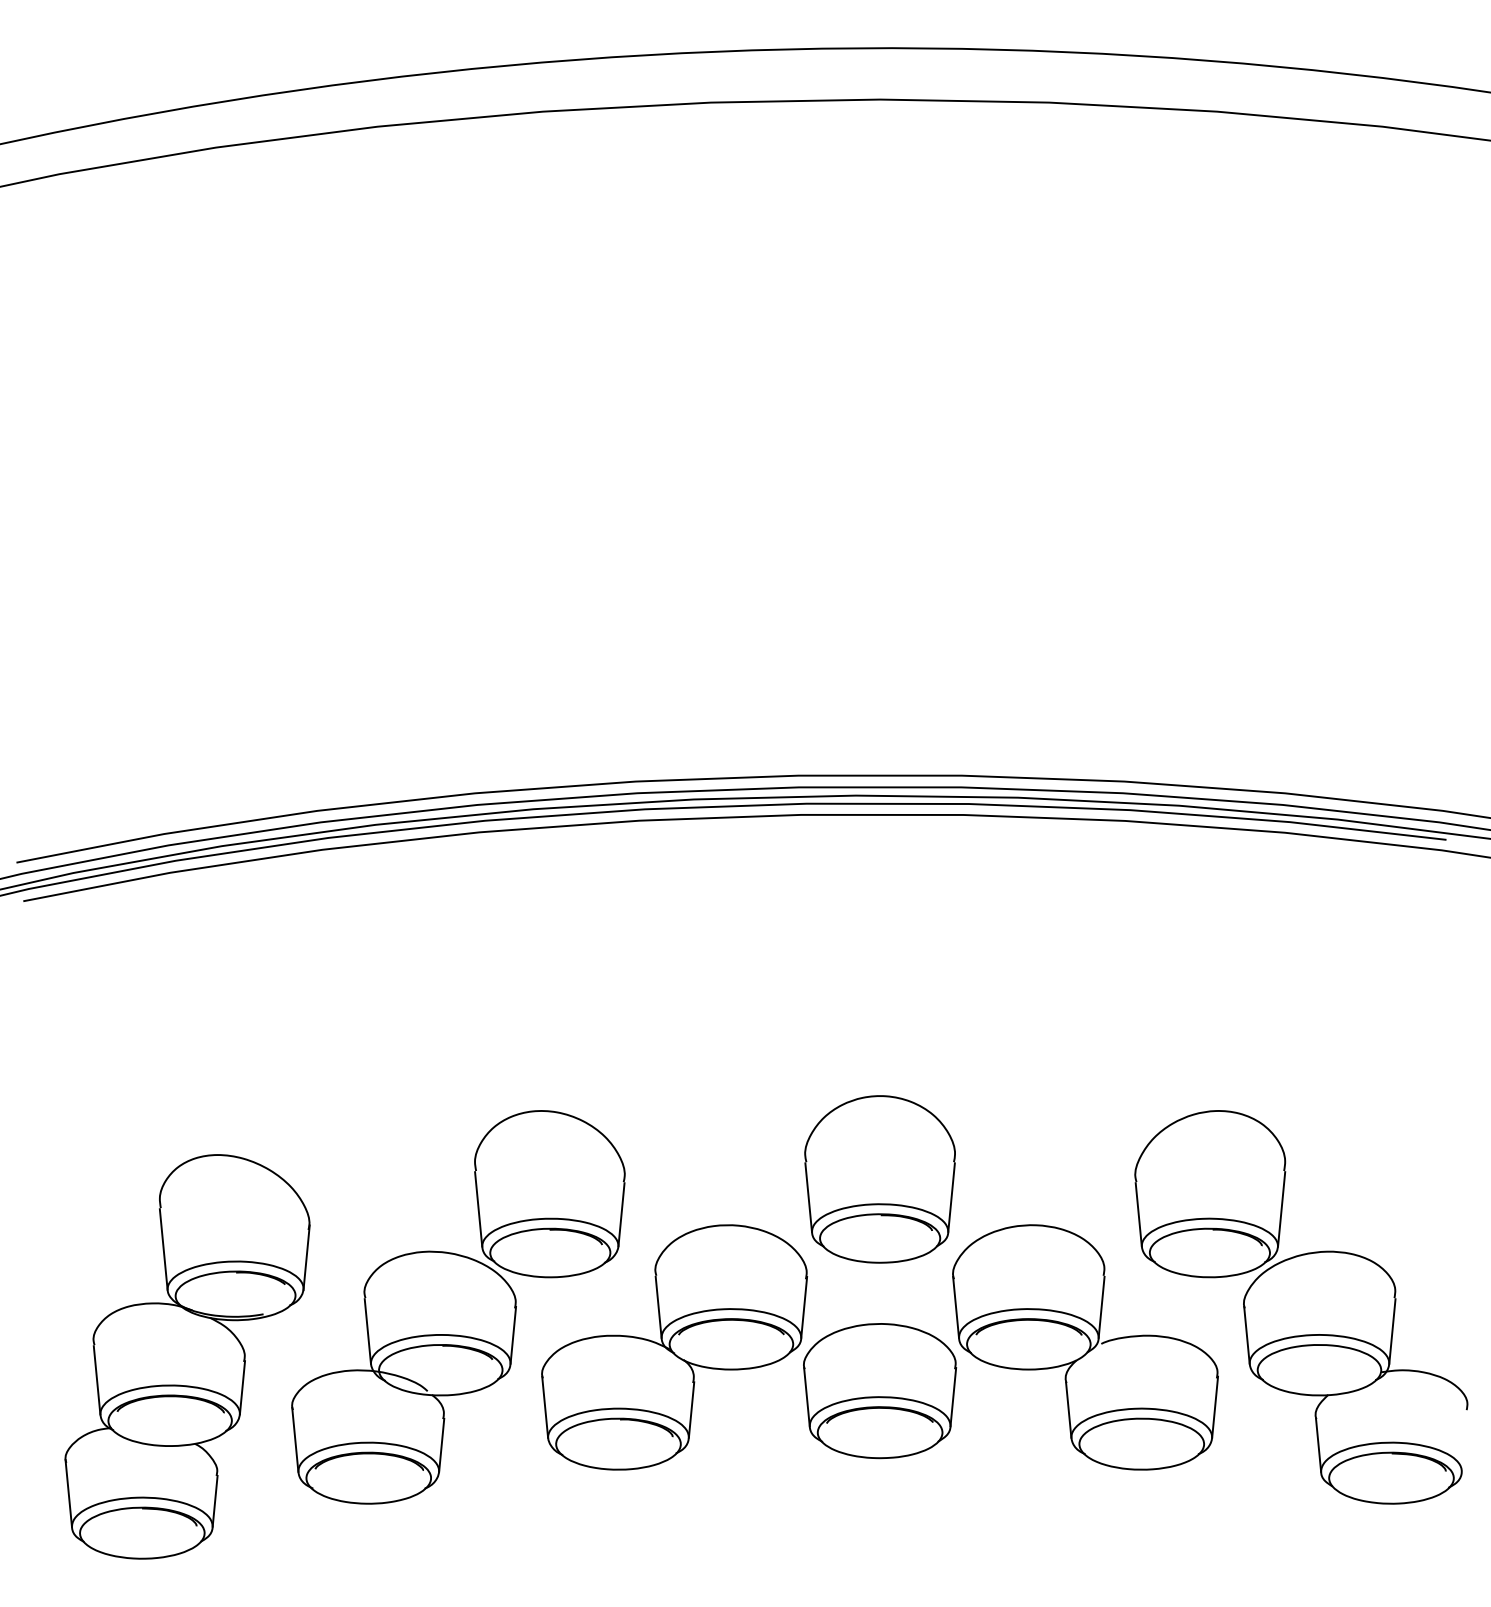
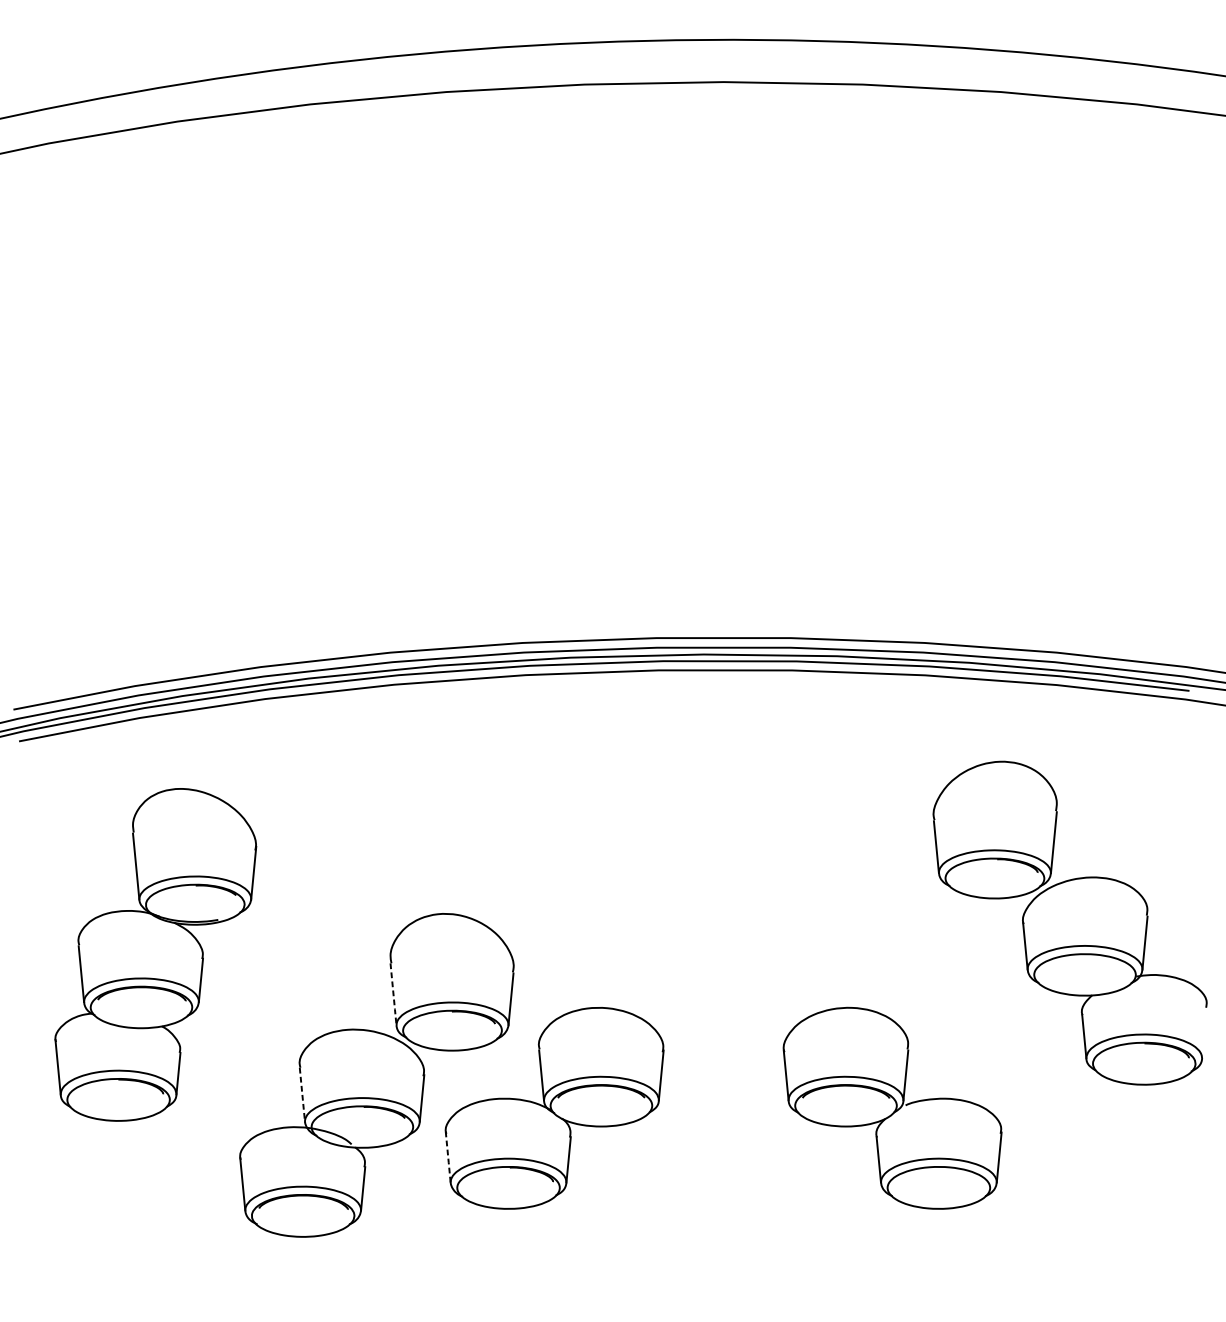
part: (879, 1179) -> (723, 970), removed
line: (478, 1210) -> (393, 995), solid -> dashed
part: (1301, 1307) -> (1070, 923), moved
line: (367, 1332) -> (302, 1096), solid -> dashed
part: (187, 1356) -> (155, 954), moved
part: (880, 1391) -> (724, 1144), removed
line: (545, 1407) -> (448, 1157), solid -> dashed

